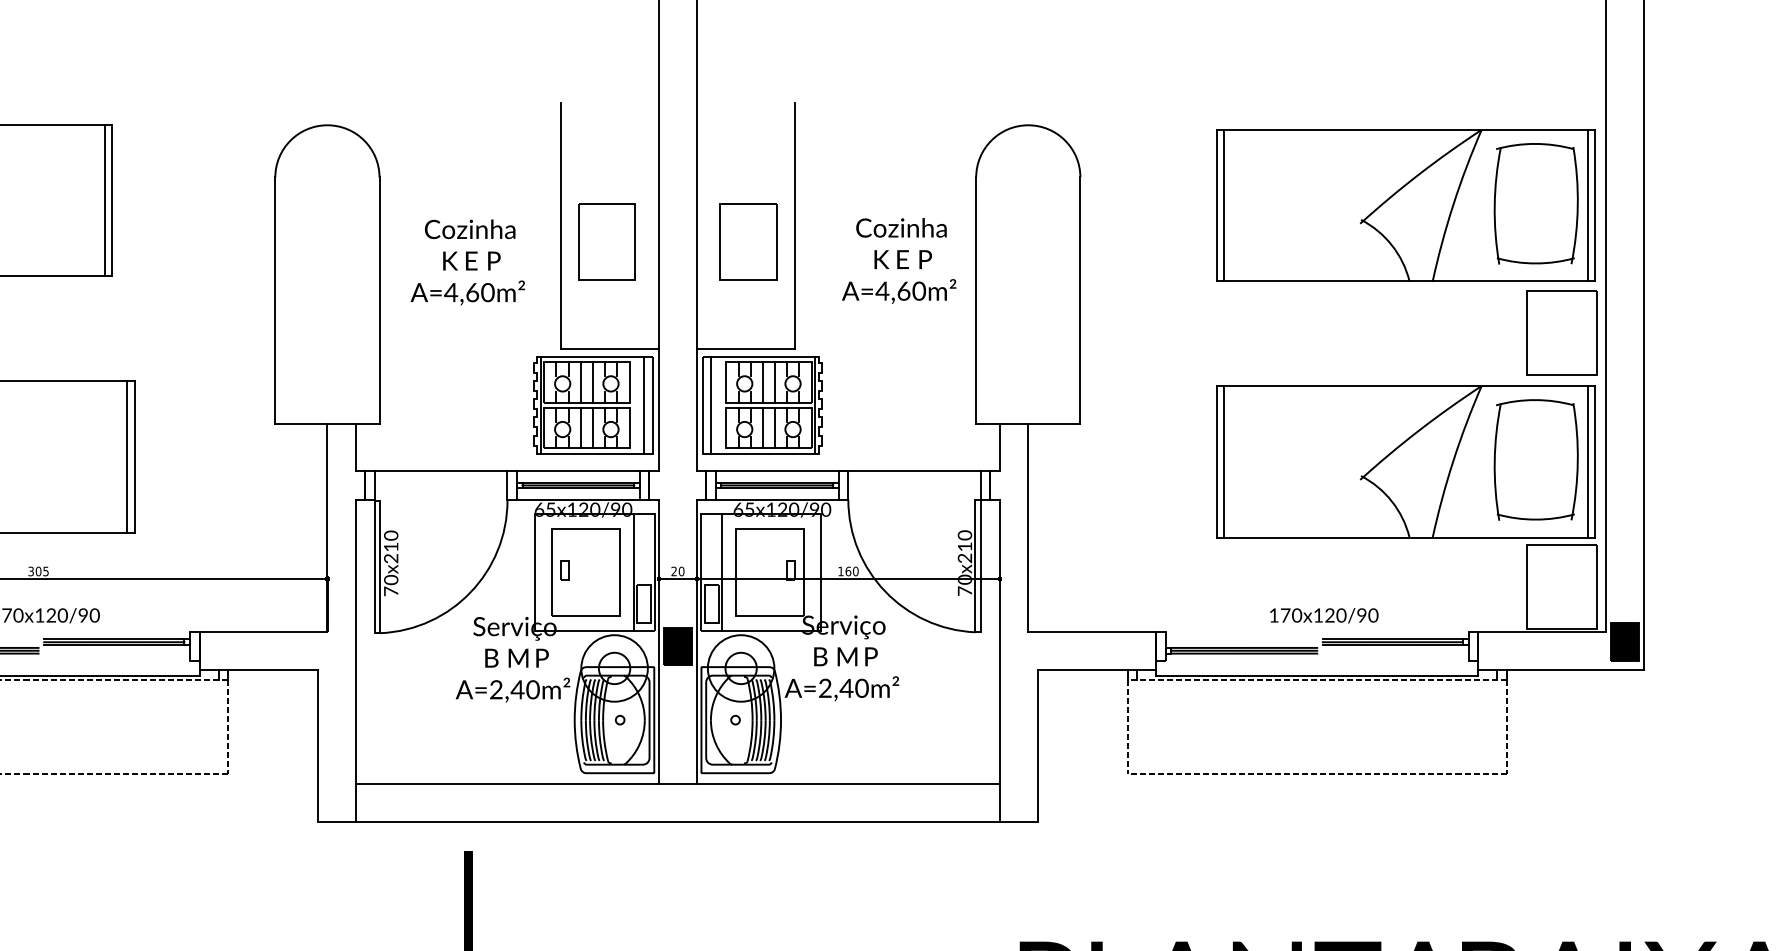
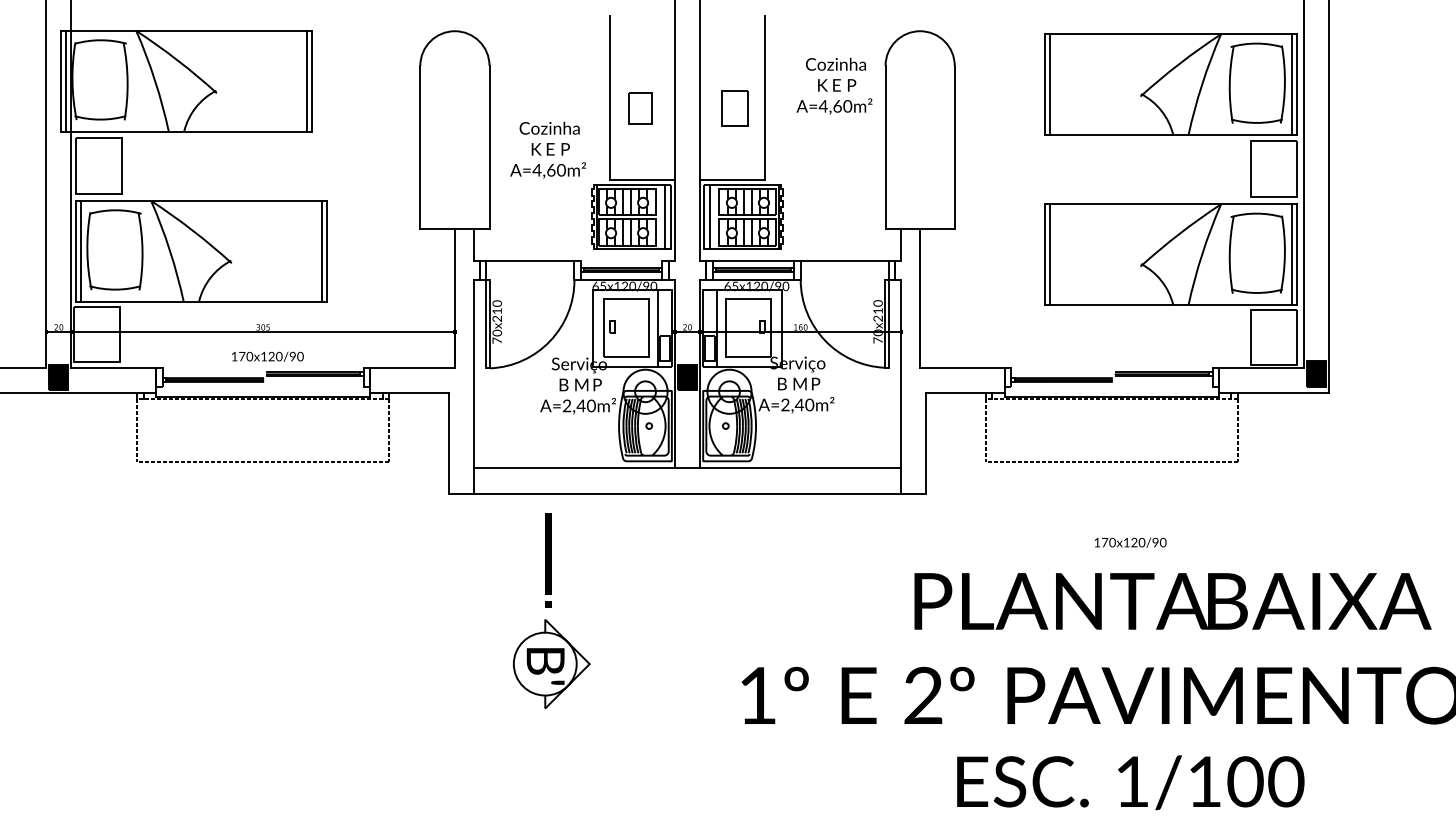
part: (607, 241) -> (640, 108), size x0.6
part: (748, 241) -> (734, 108), size x0.7
text: (899, 259) -> (834, 85), moved
text: (466, 261) -> (547, 149), moved
line: (578, 470) -> (621, 260), removed
text: (1324, 615) -> (1130, 542), moved

